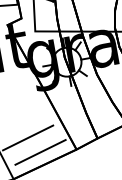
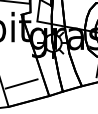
line: (39, 153) -> (26, 94), removed

